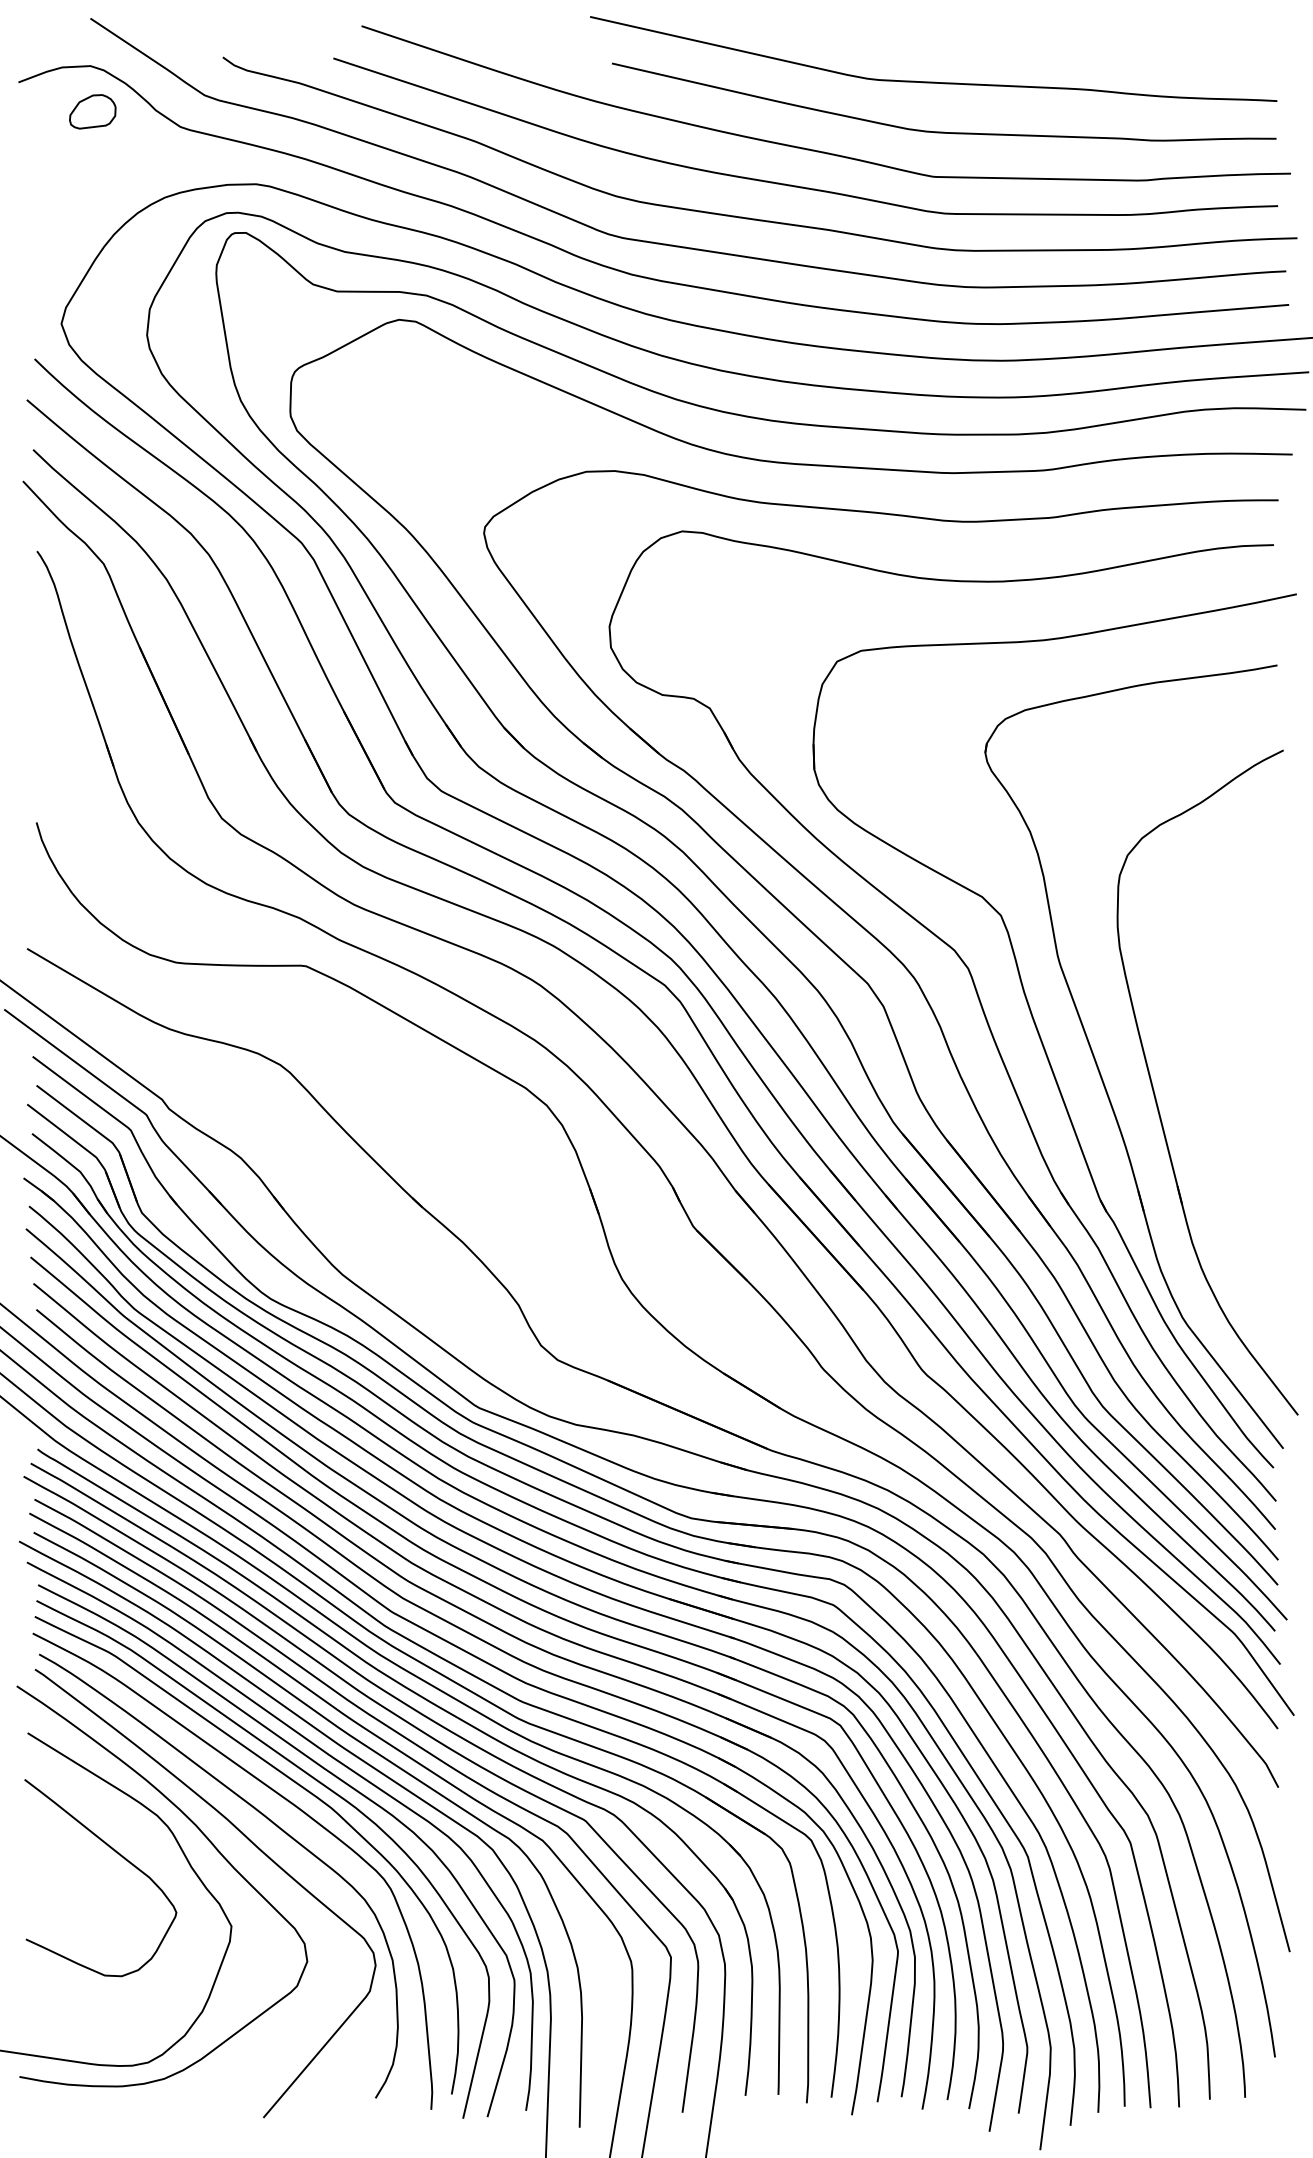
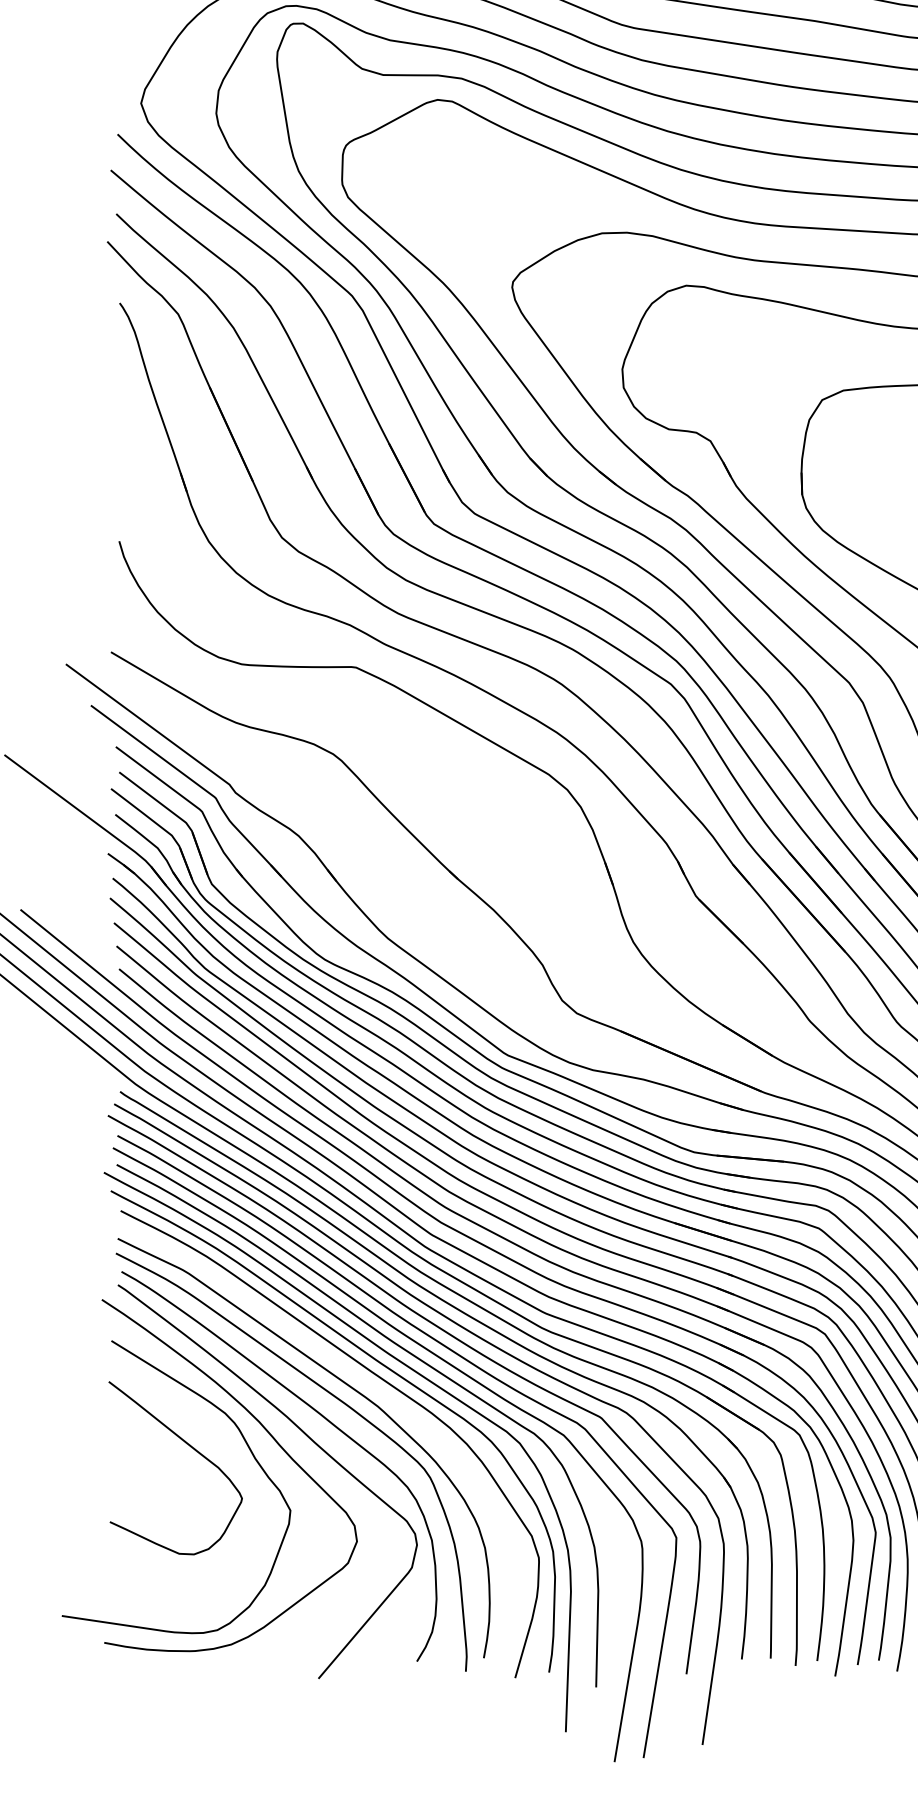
curve: (316, 1781) -> (365, 1383), removed

